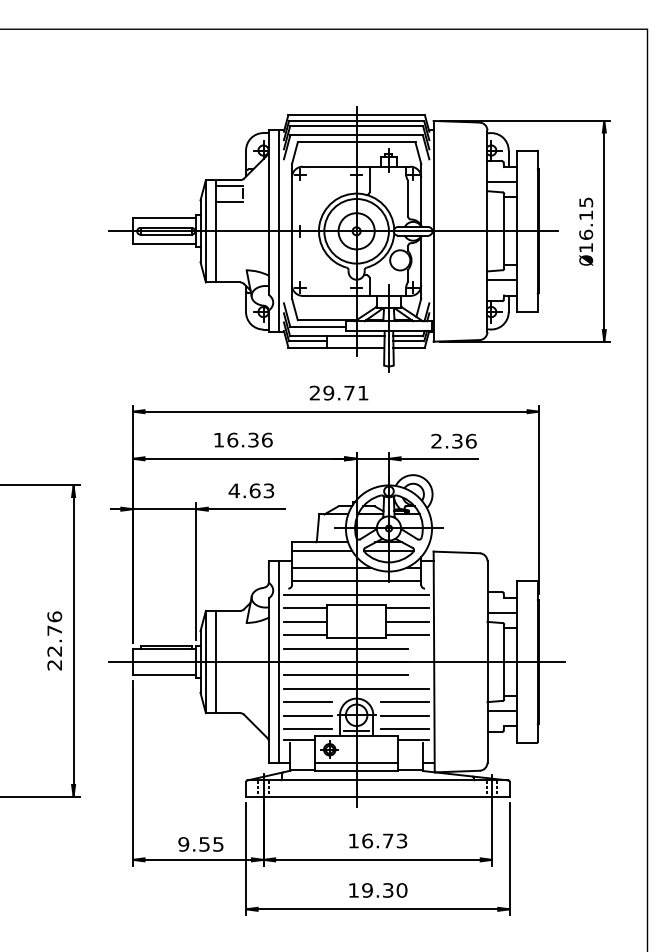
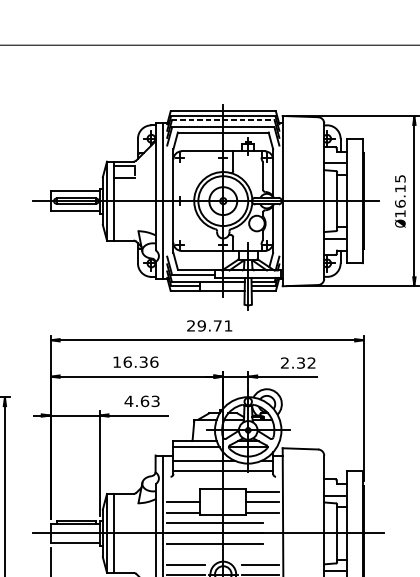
line: (356, 126) -> (223, 120), solid -> dashed
text: (471, 440) -> (311, 362), 2.36 -> 2.32
line: (356, 594) -> (223, 481), removed
line: (305, 608) -> (183, 492), removed
line: (356, 688) -> (223, 553), removed

